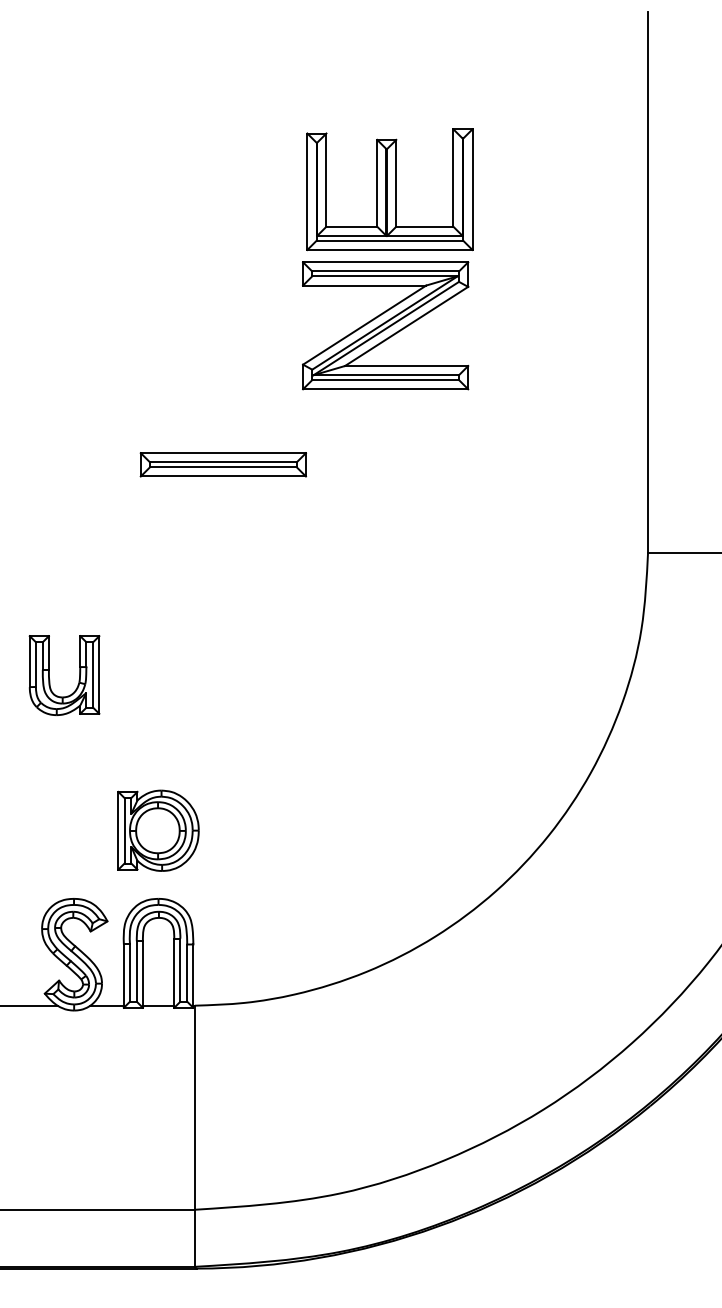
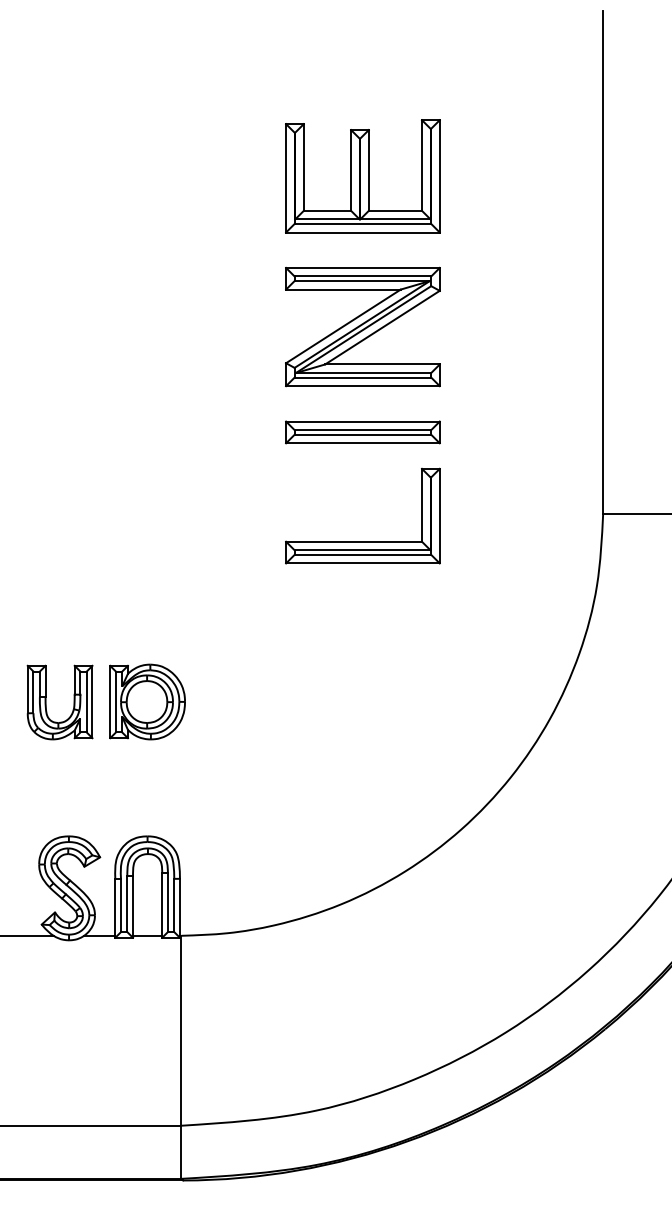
part: (385, 325) -> (362, 326), moved
part: (222, 464) -> (362, 432), moved
part: (389, 582) -> (362, 541), added
part: (49, 675) -> (46, 702), moved
part: (158, 830) -> (147, 701), moved

